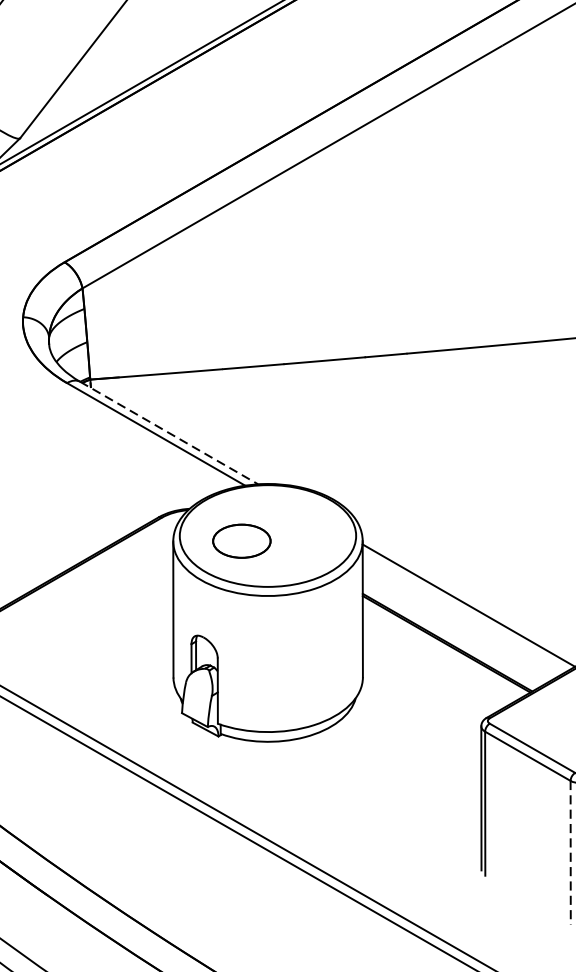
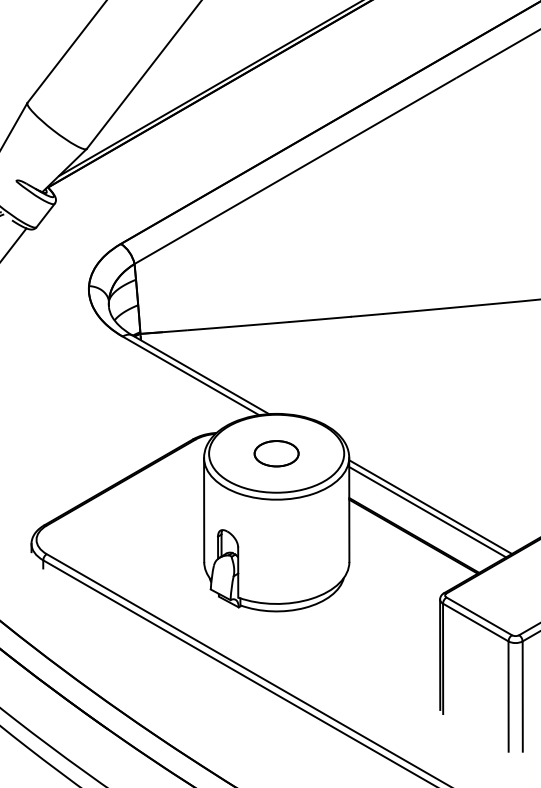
line: (168, 432) -> (200, 374), dashed -> solid
part: (241, 540) -> (276, 453), moved
line: (464, 612) -> (427, 512), added
line: (570, 854) -> (508, 697), dashed -> solid

